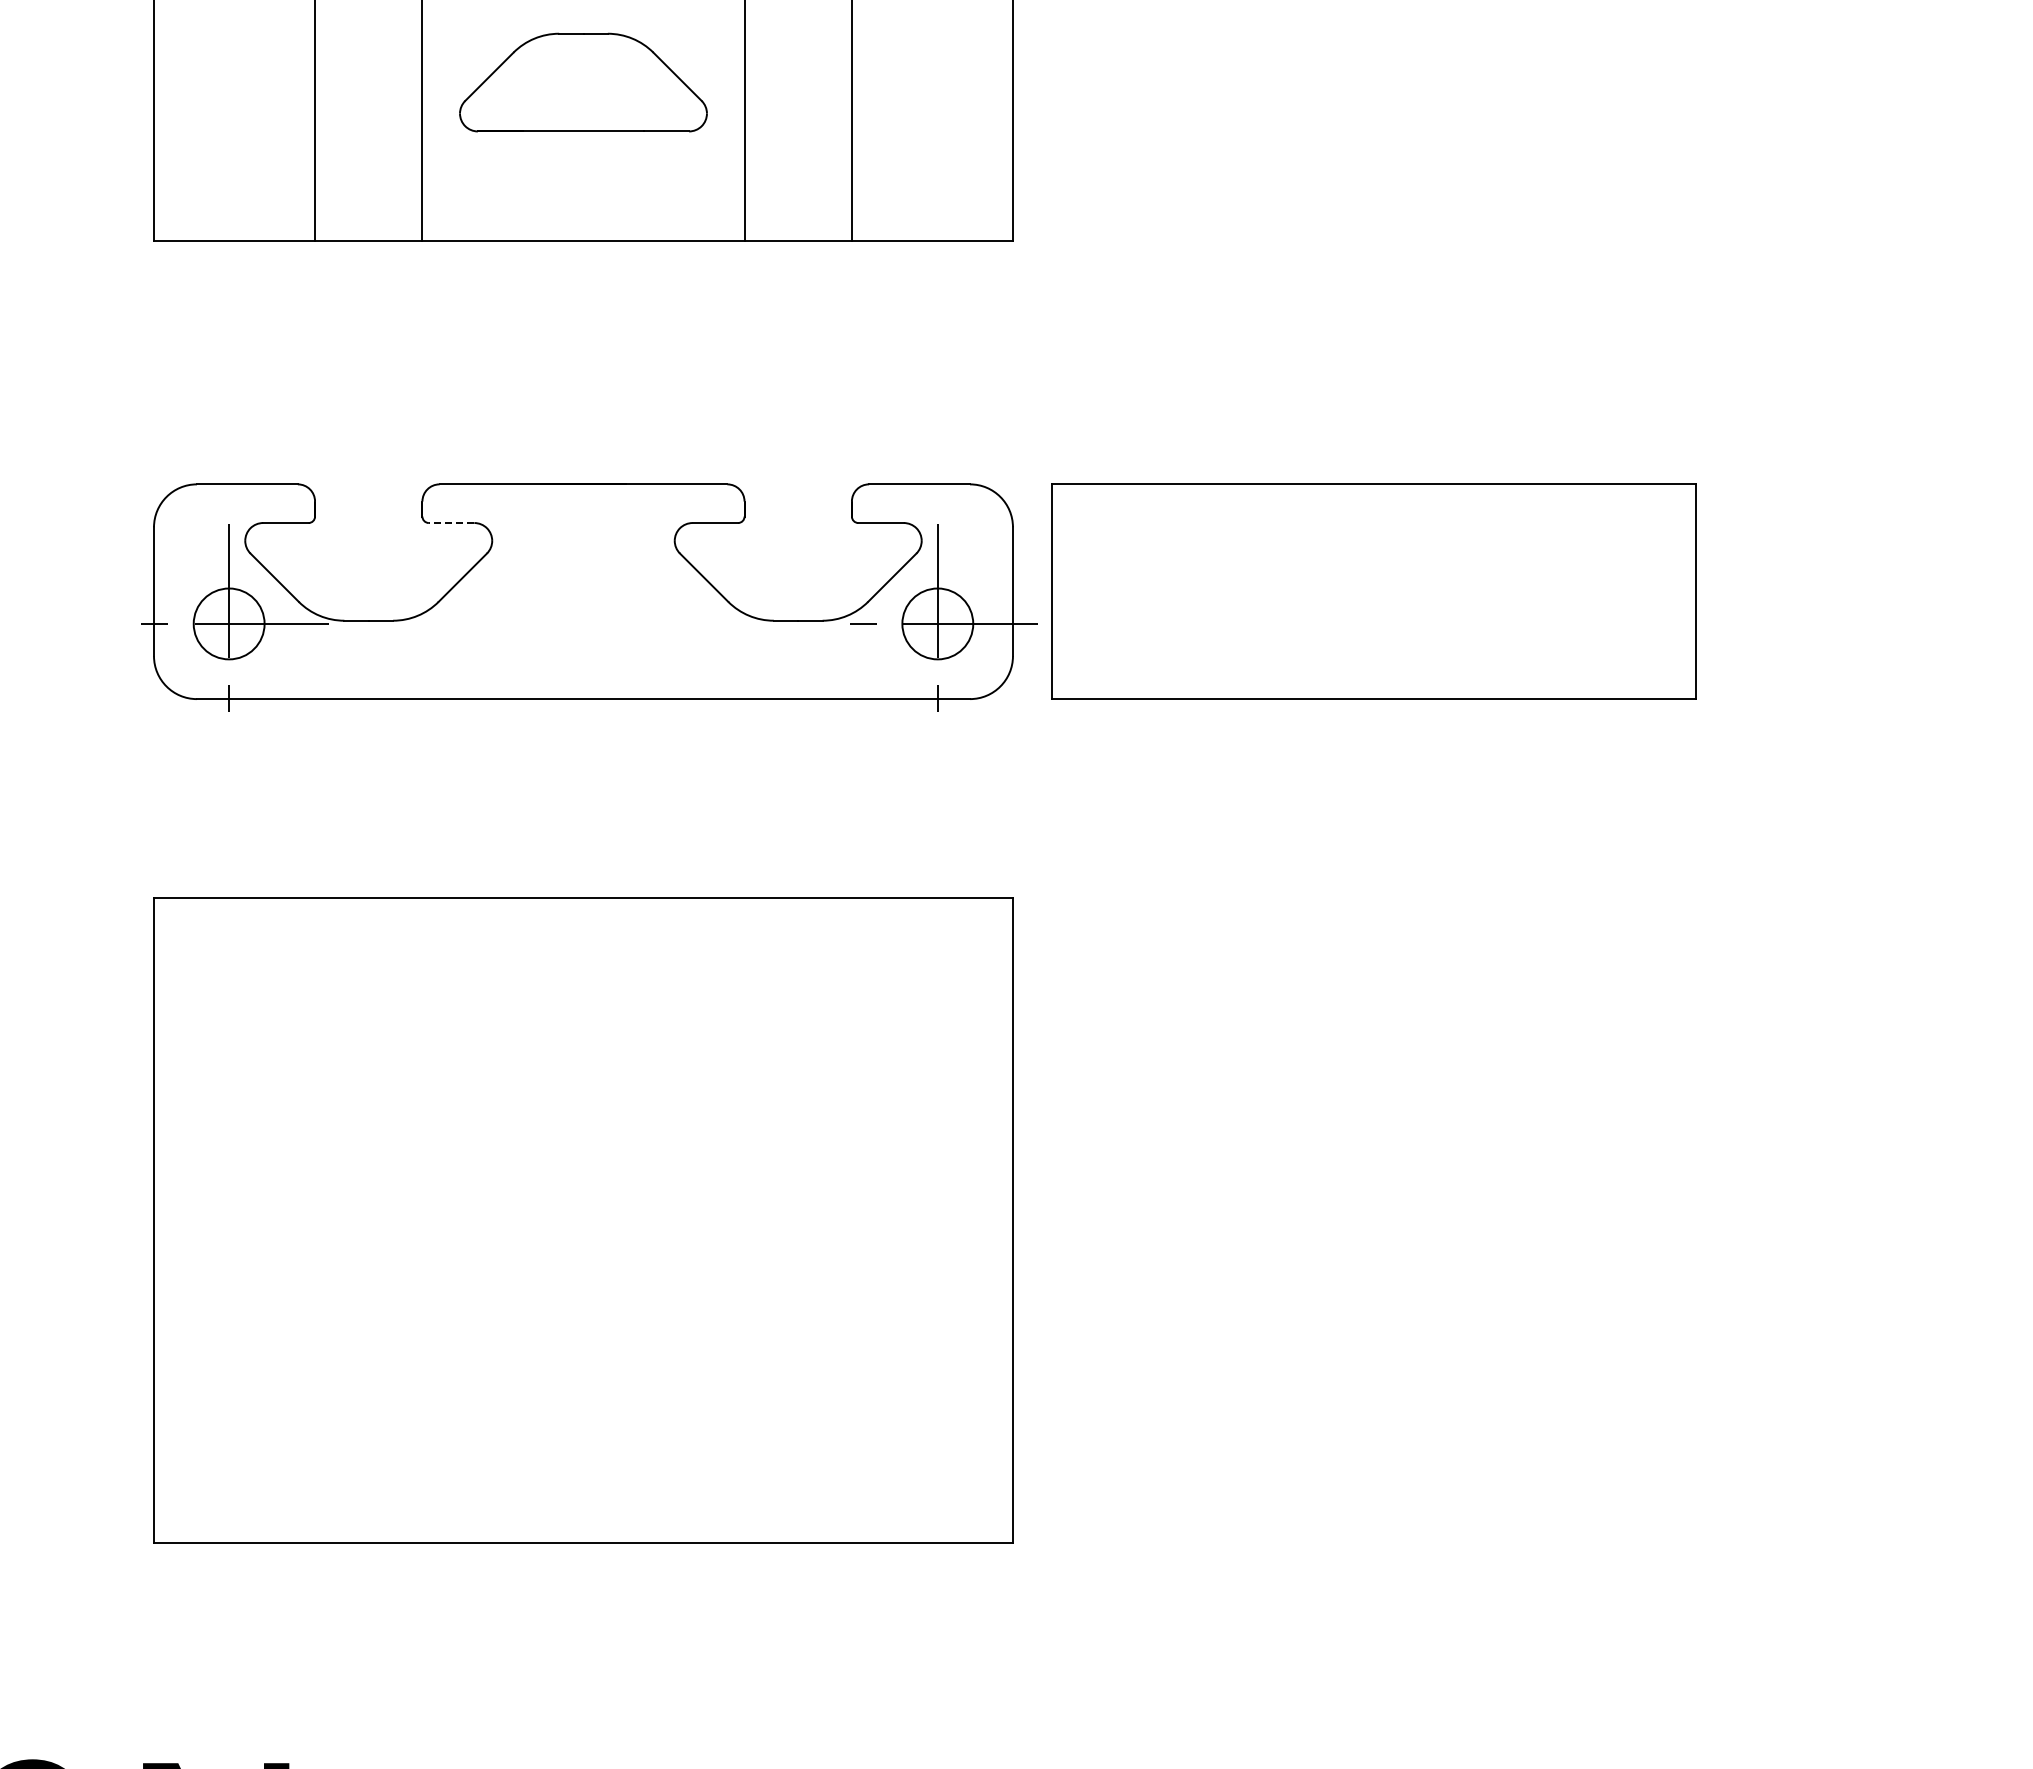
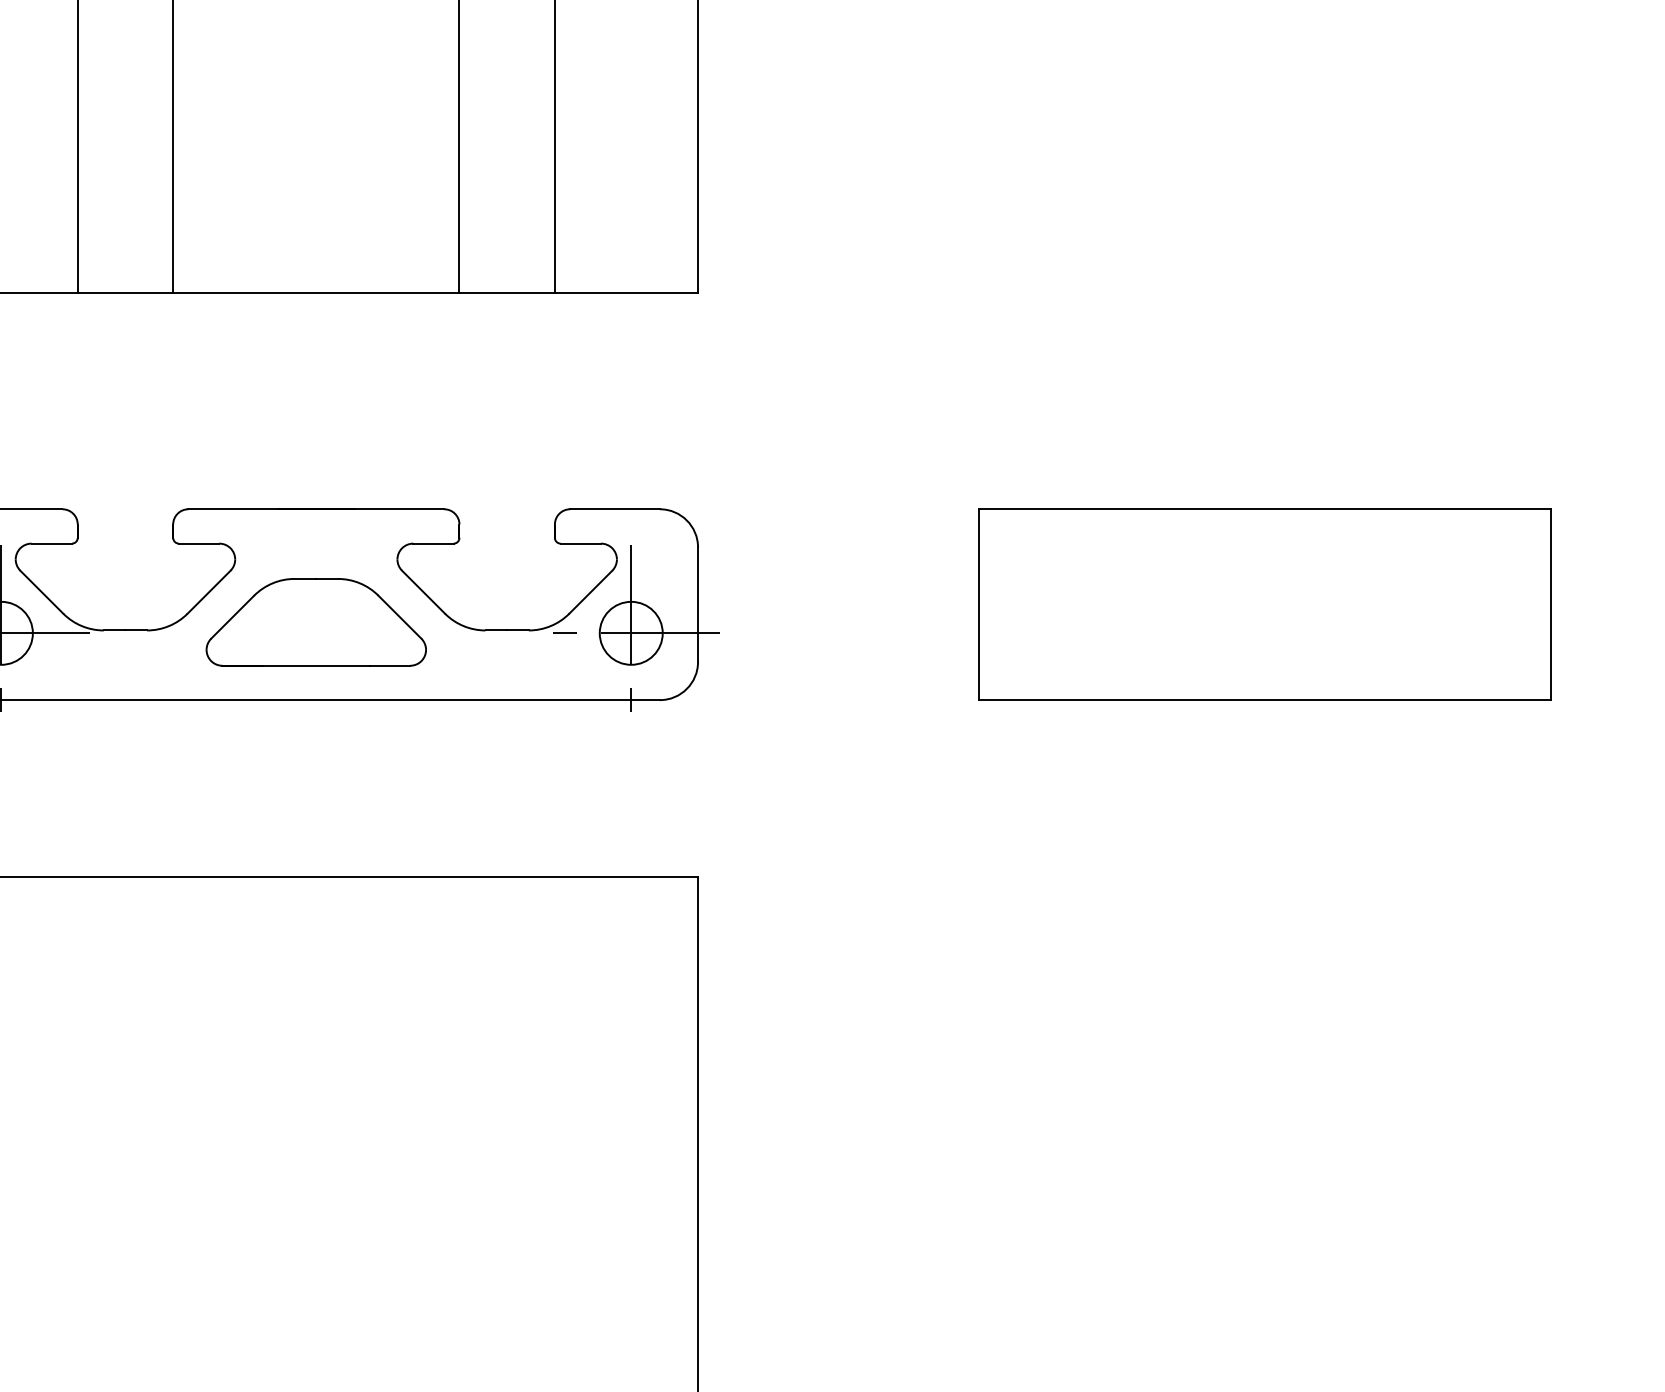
part: (583, 82) -> (316, 622), moved
line: (451, 523) -> (199, 544), dashed -> solid
part: (1373, 591) -> (1264, 604), moved

